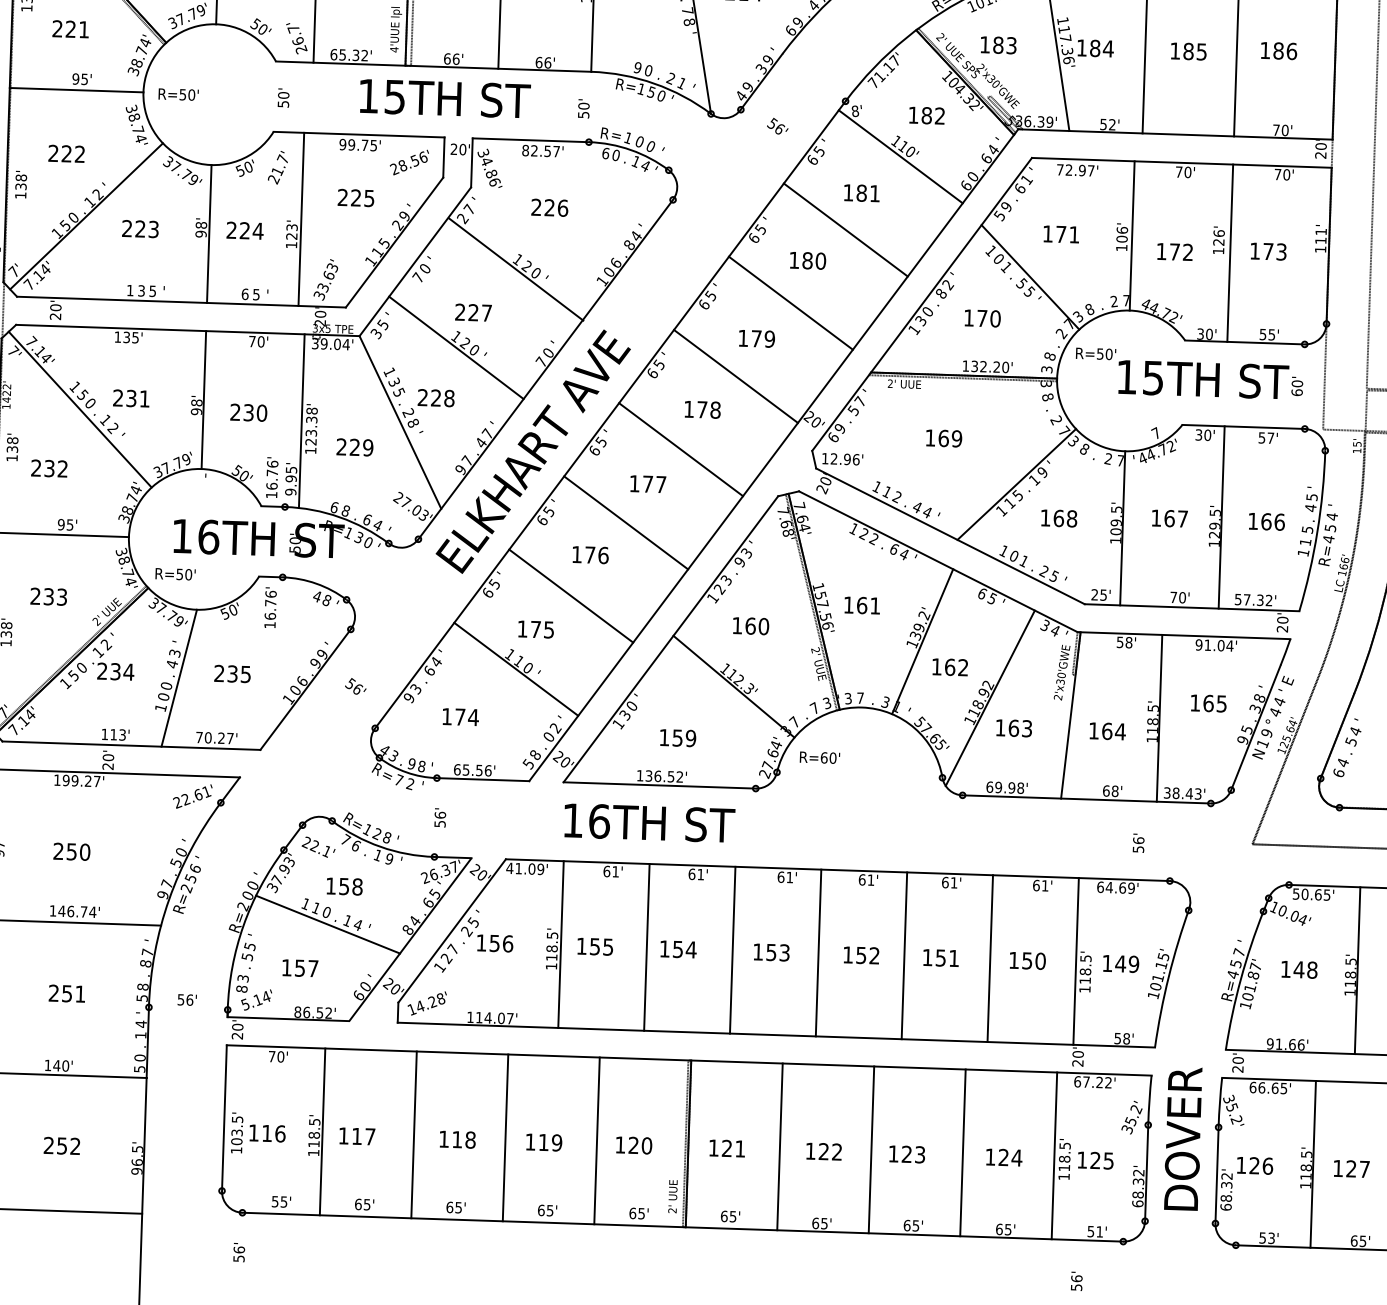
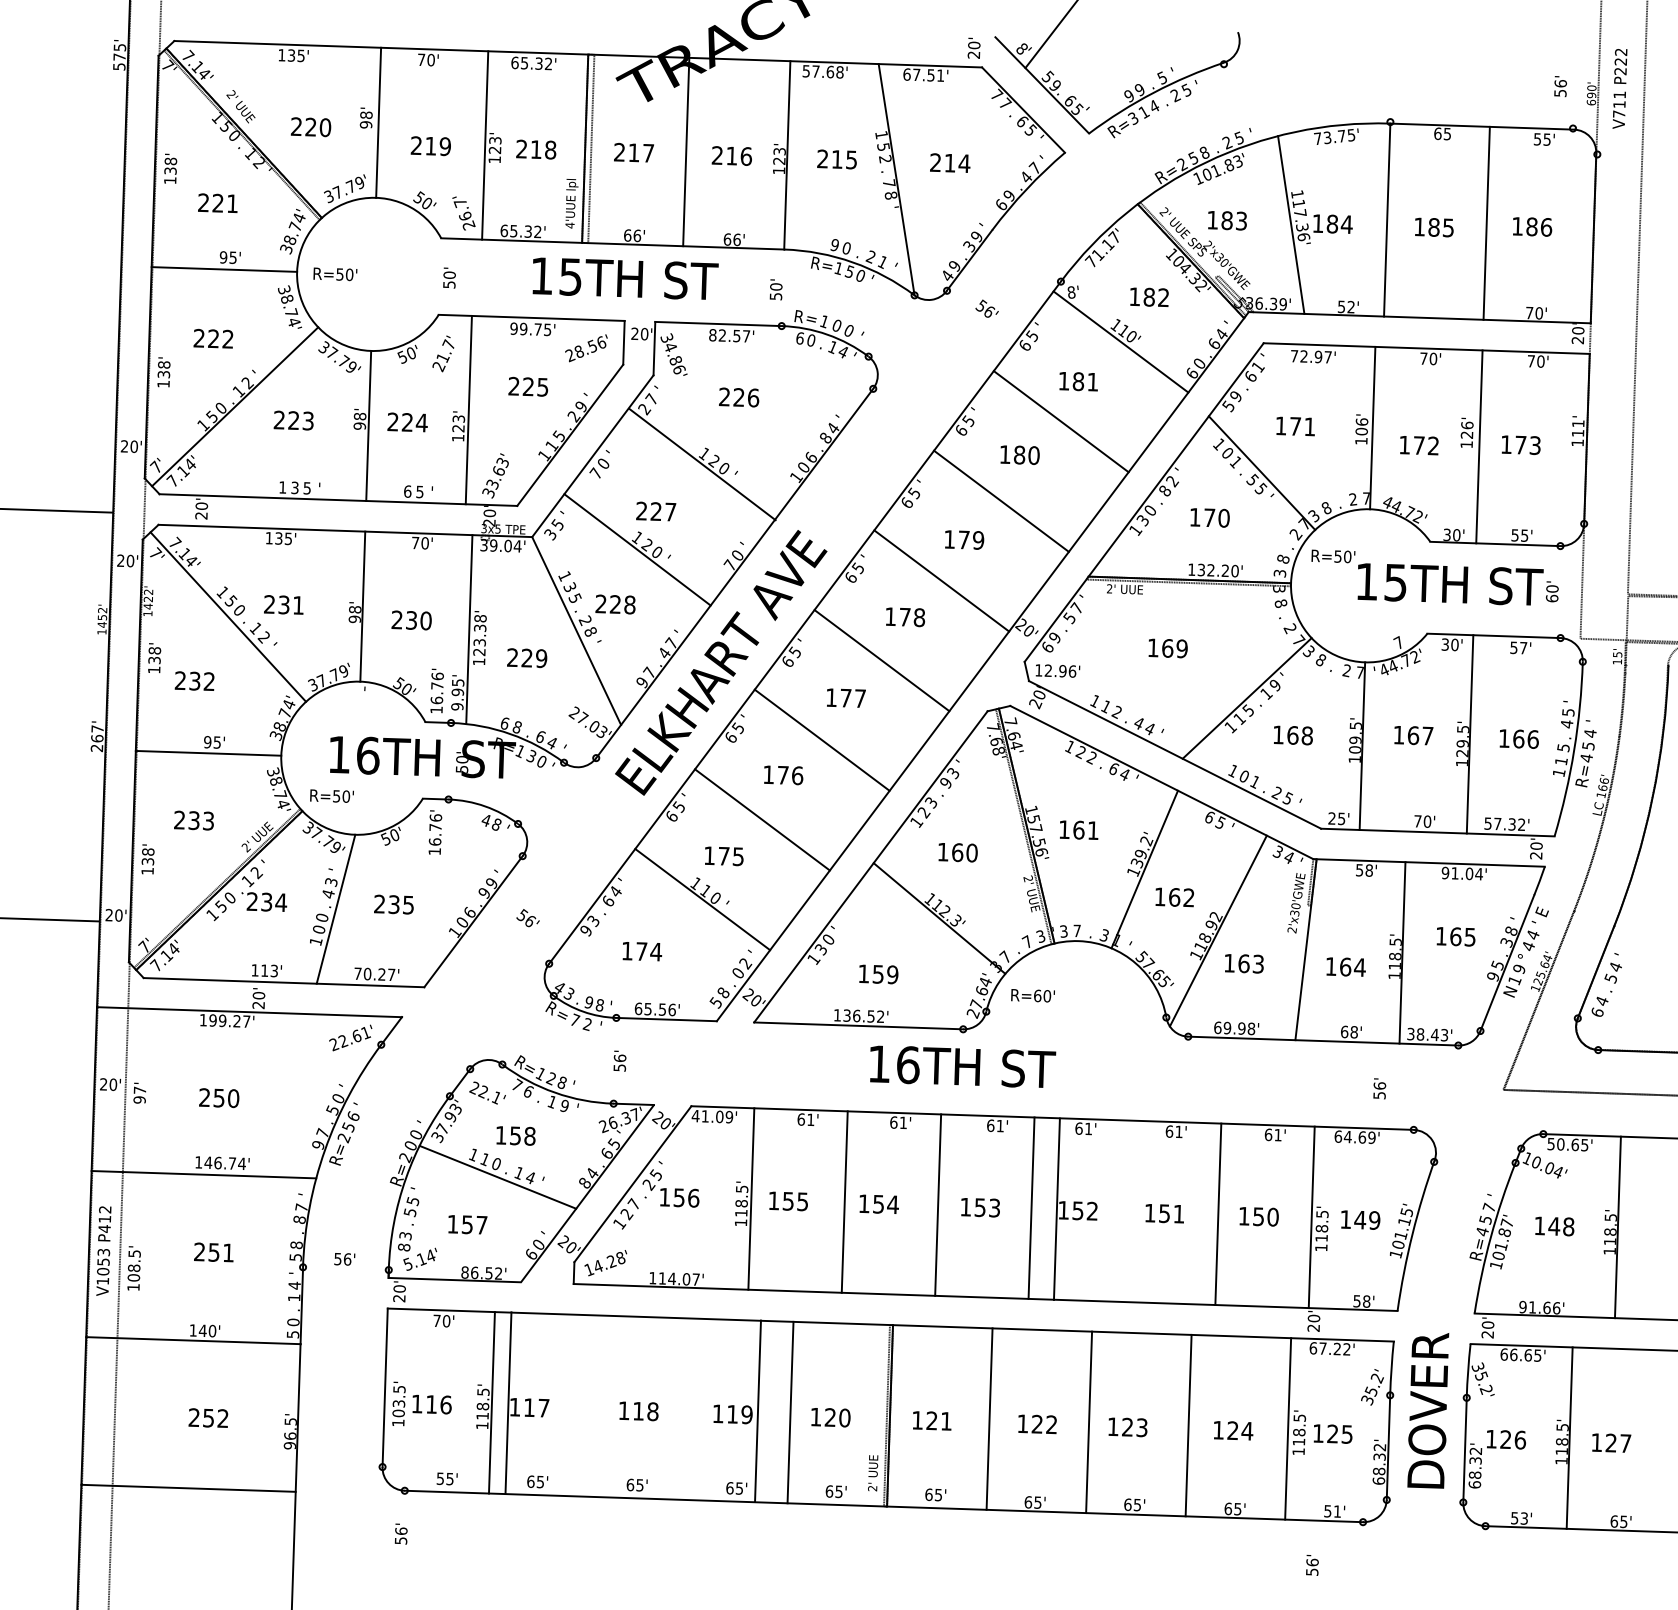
text: (650, 822) -> (963, 1066), moved
line: (904, 955) -> (1056, 1208), moved
line: (414, 1134) -> (508, 1402), moved
line: (505, 1138) -> (757, 1411), moved

